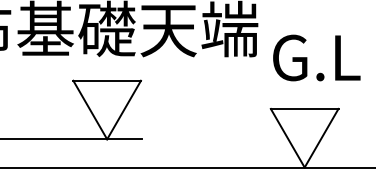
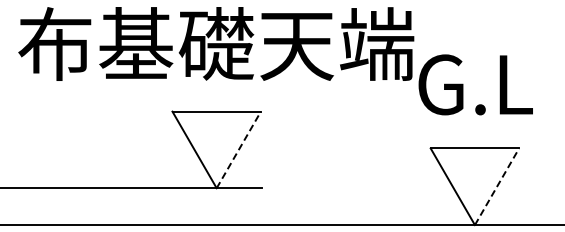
text: (316, 57) -> (475, 84), moved
line: (124, 109) -> (239, 149), solid -> dashed
line: (321, 138) -> (497, 186), solid -> dashed

